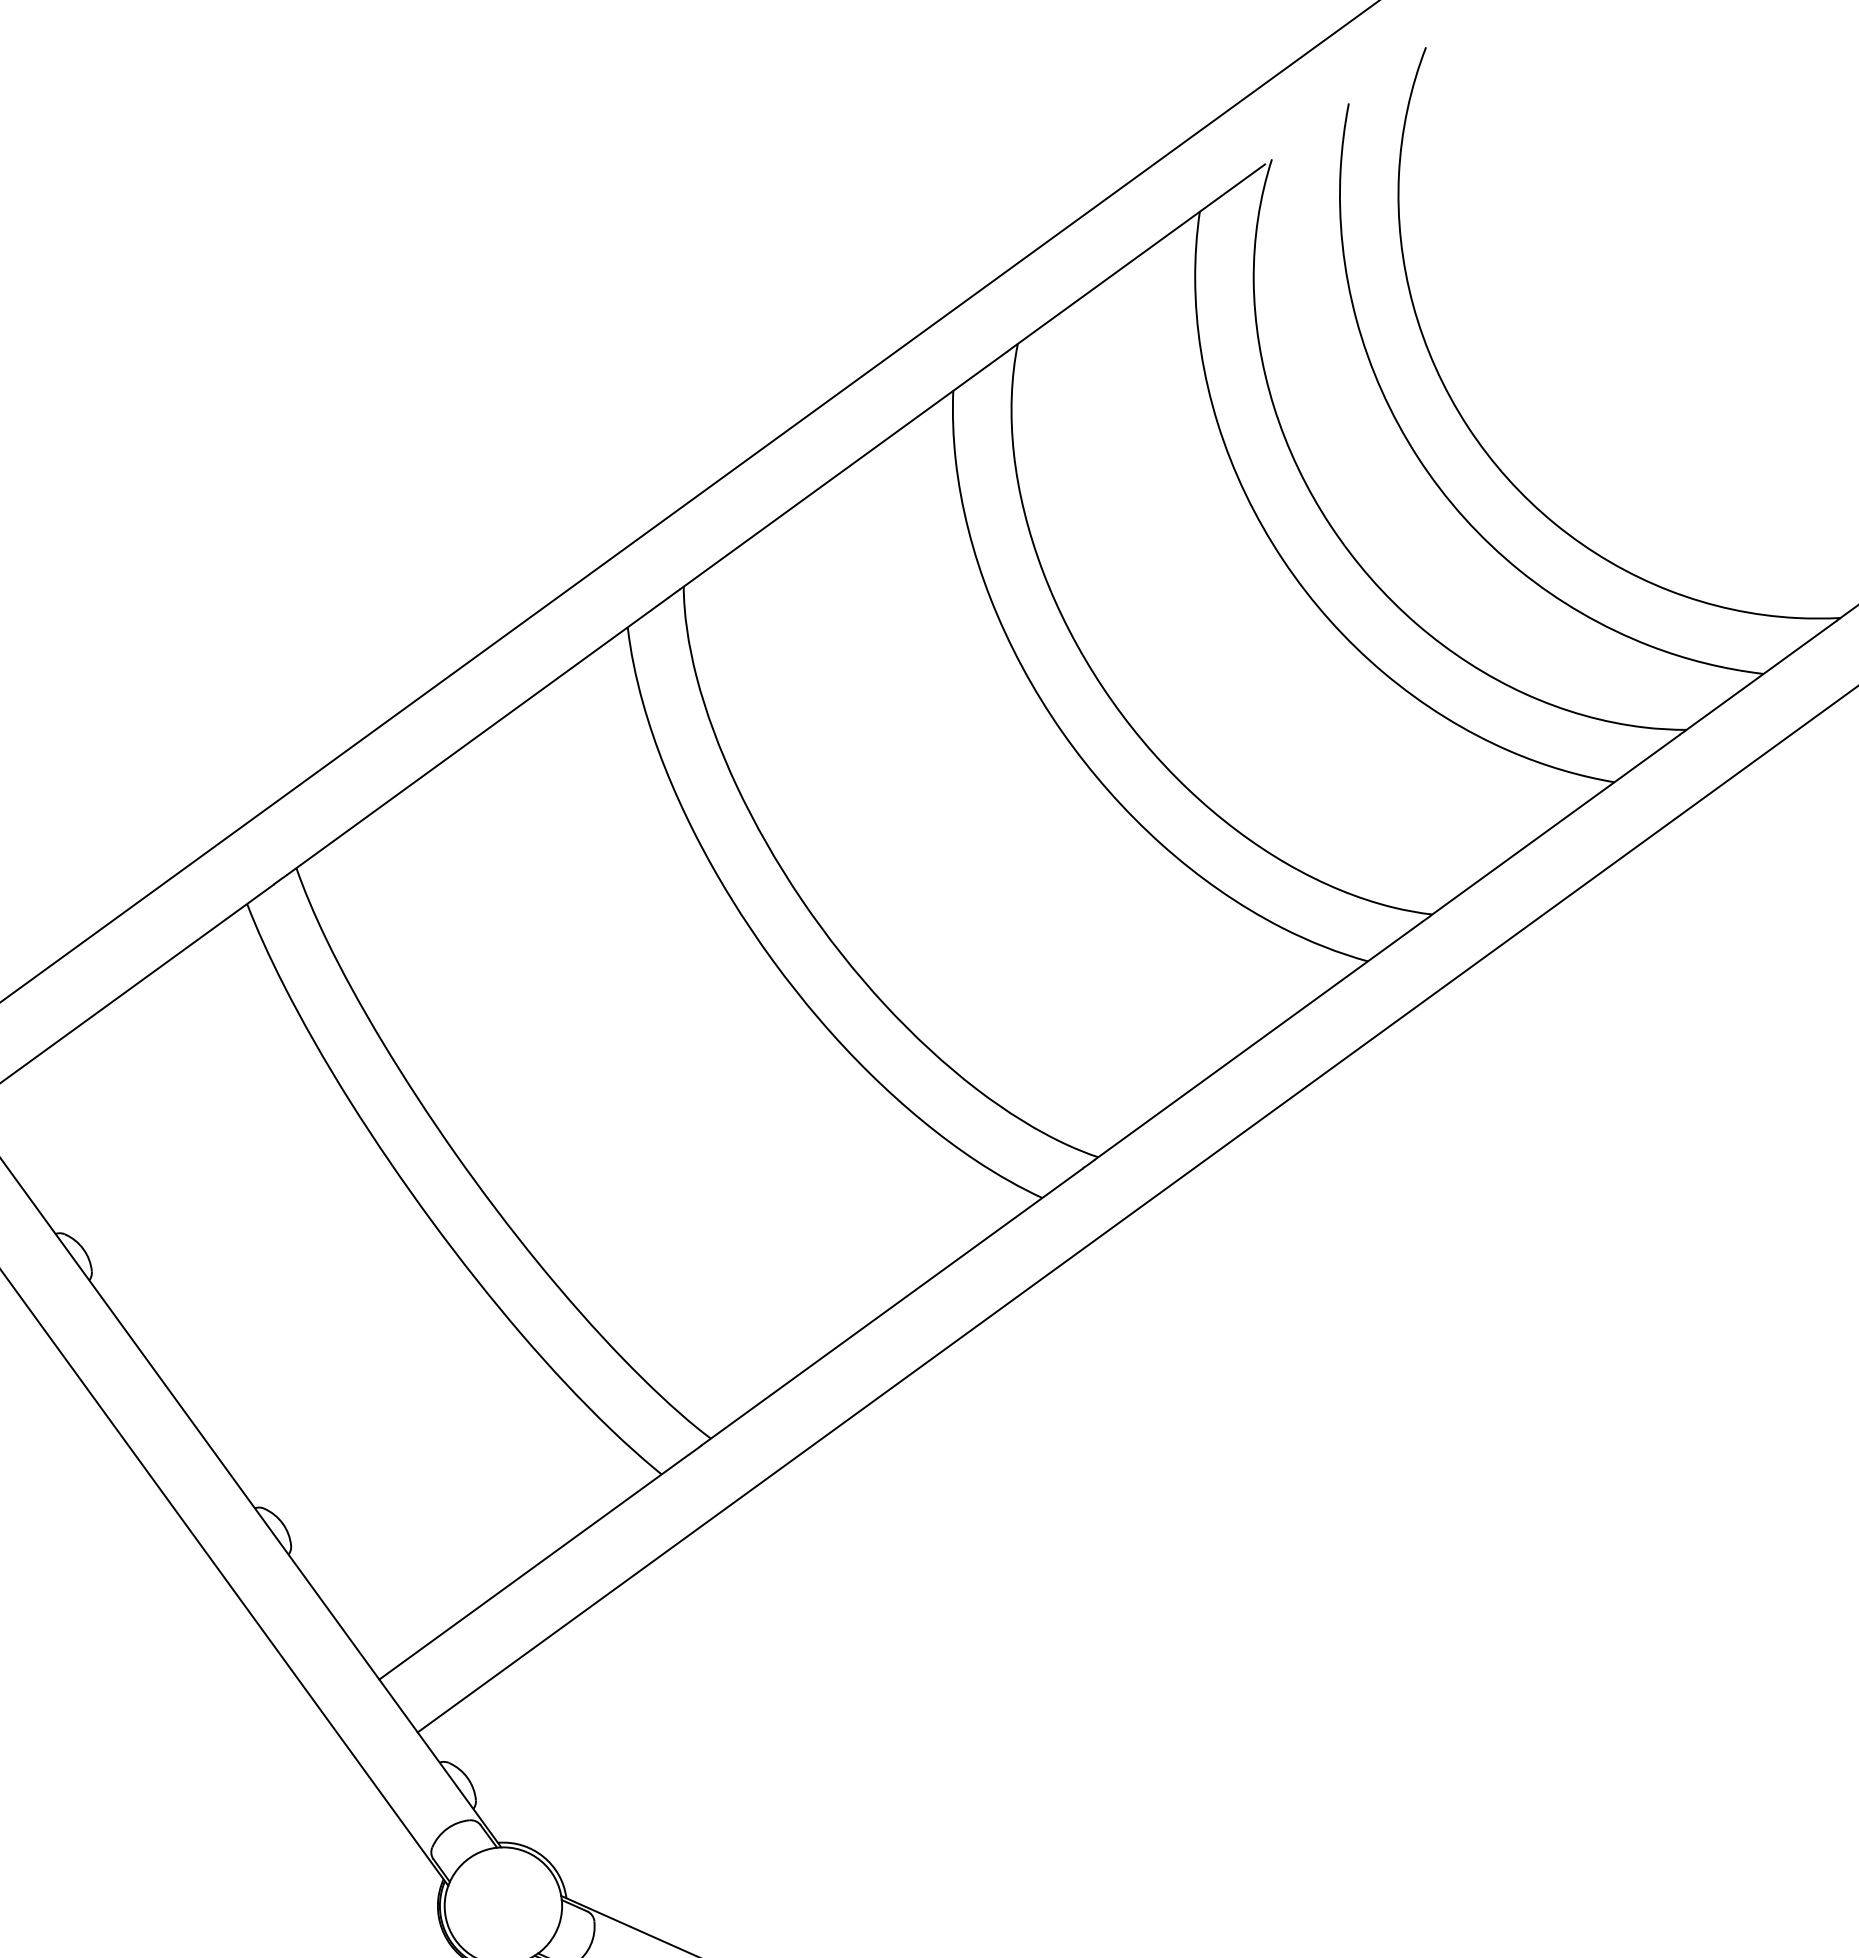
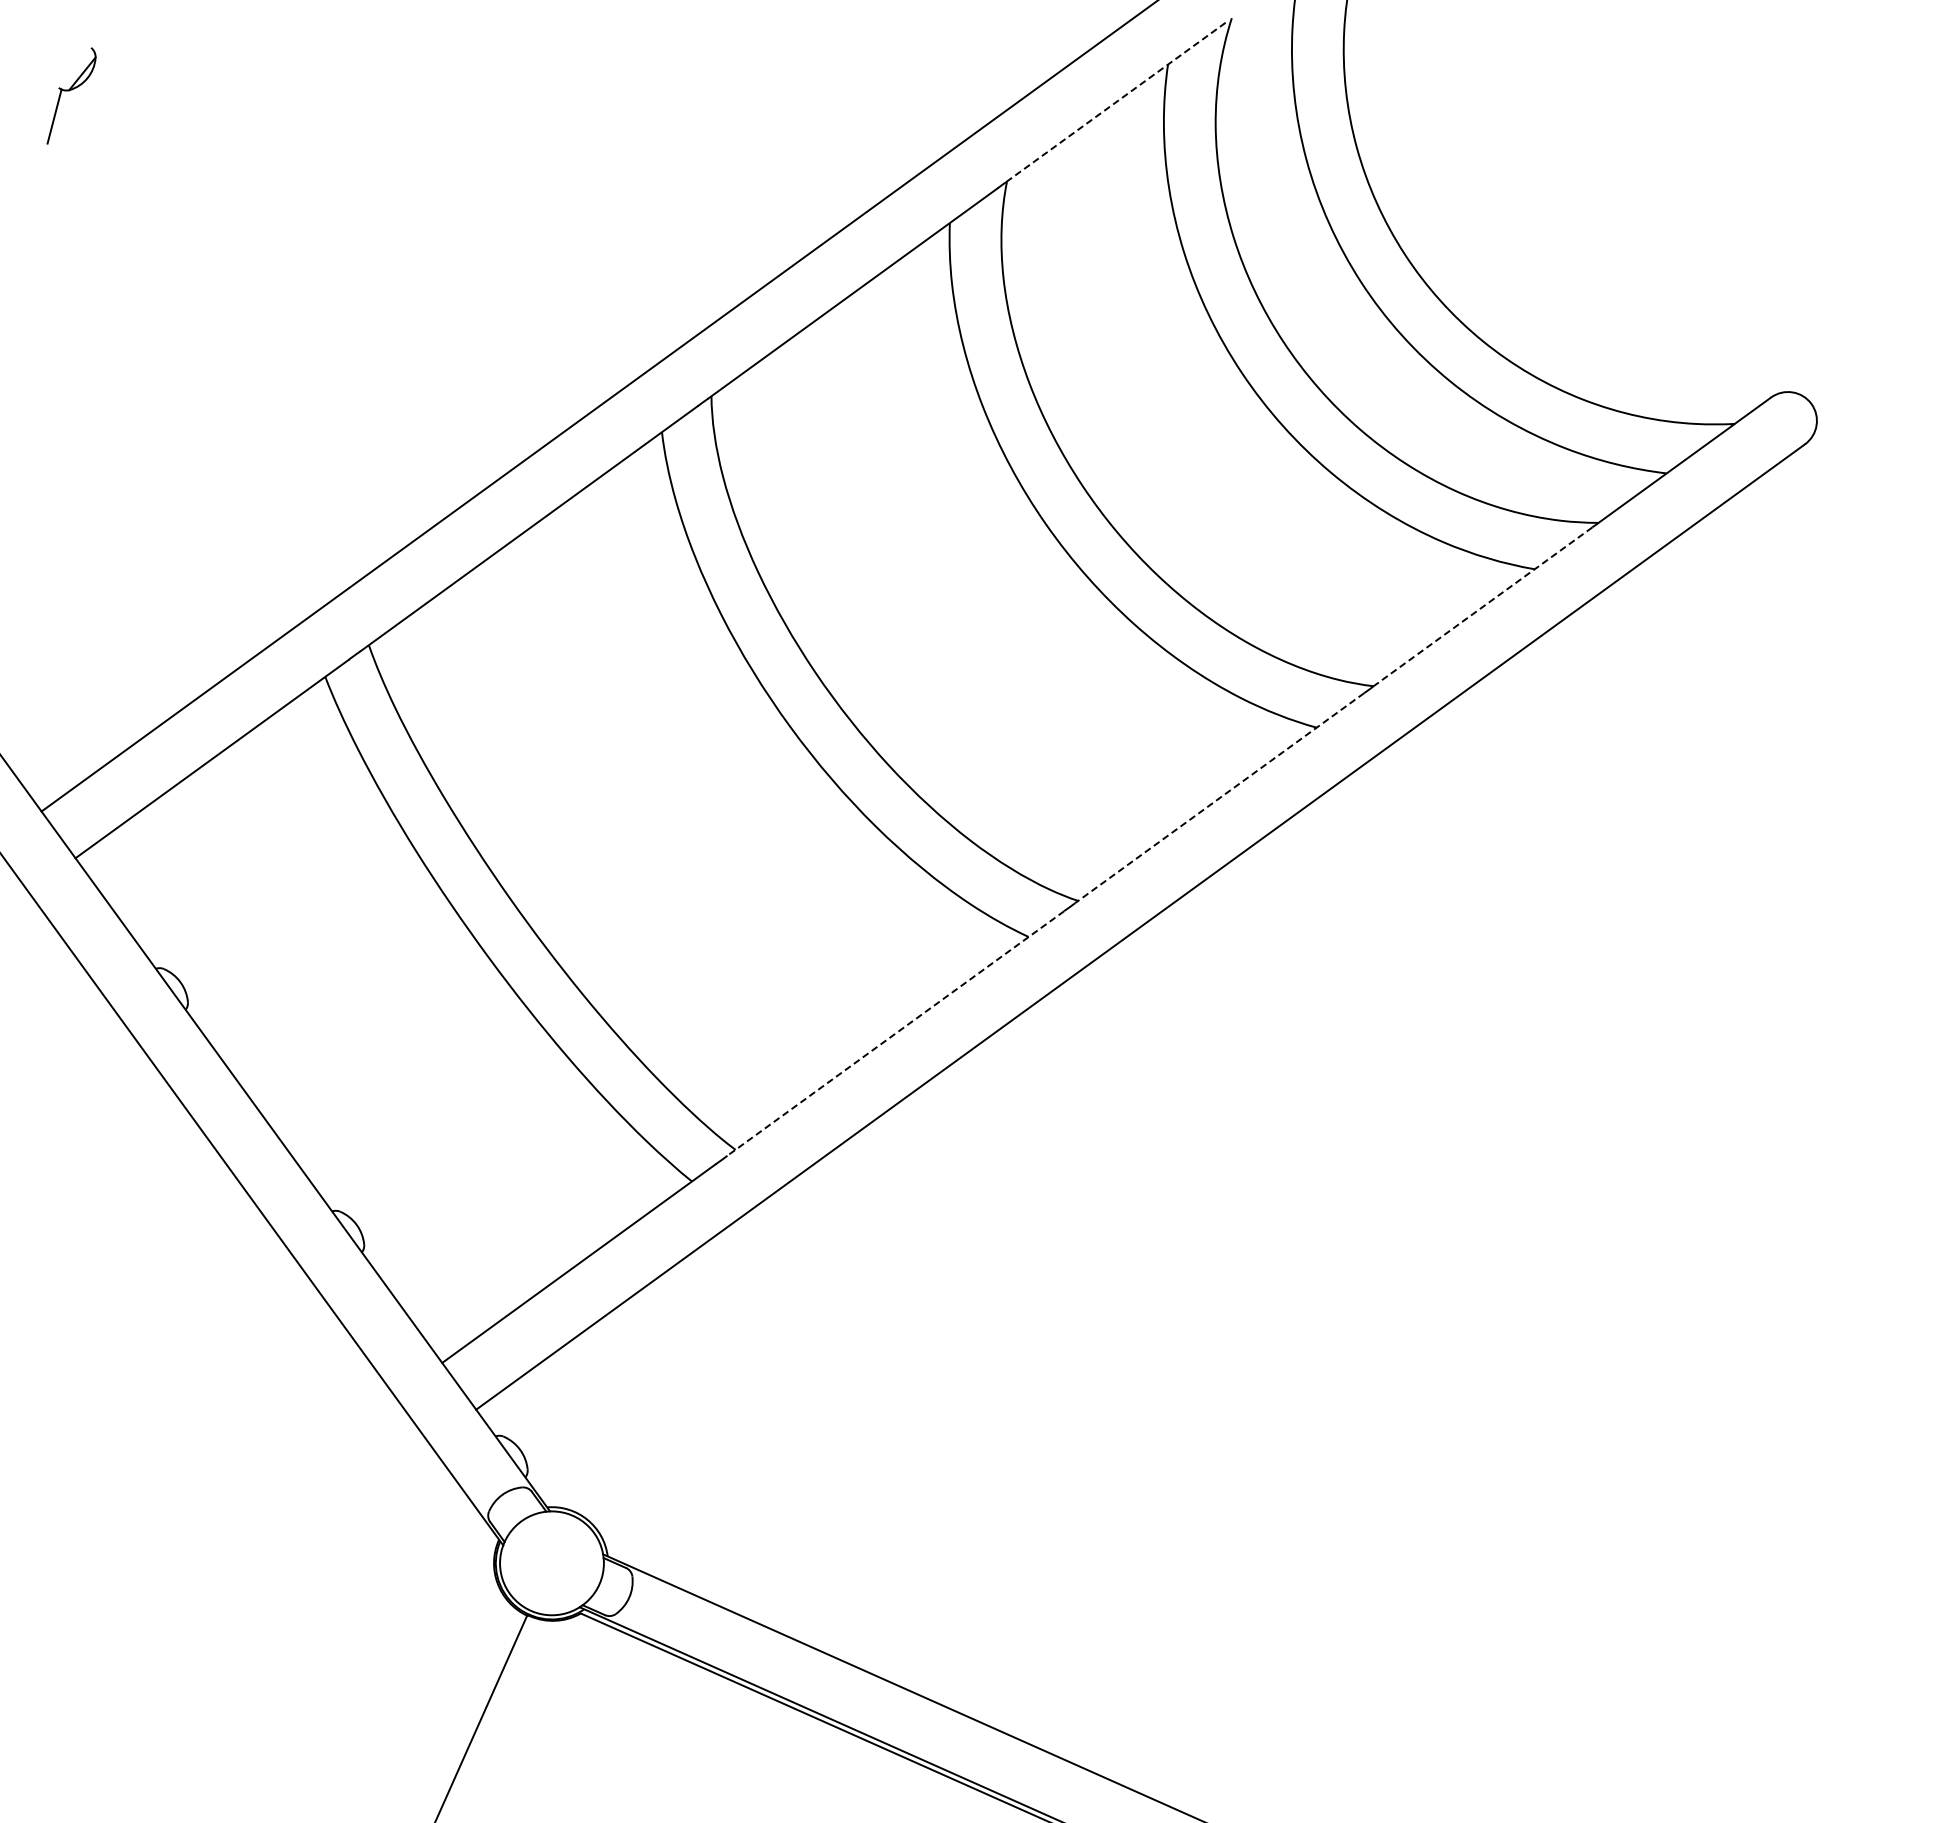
line: (1141, 254) -> (1116, 102), solid -> dashed
line: (1555, 825) -> (1482, 607), solid -> dashed
line: (1258, 1041) -> (1219, 798), solid -> dashed
line: (891, 1307) -> (895, 1033), solid -> dashed

